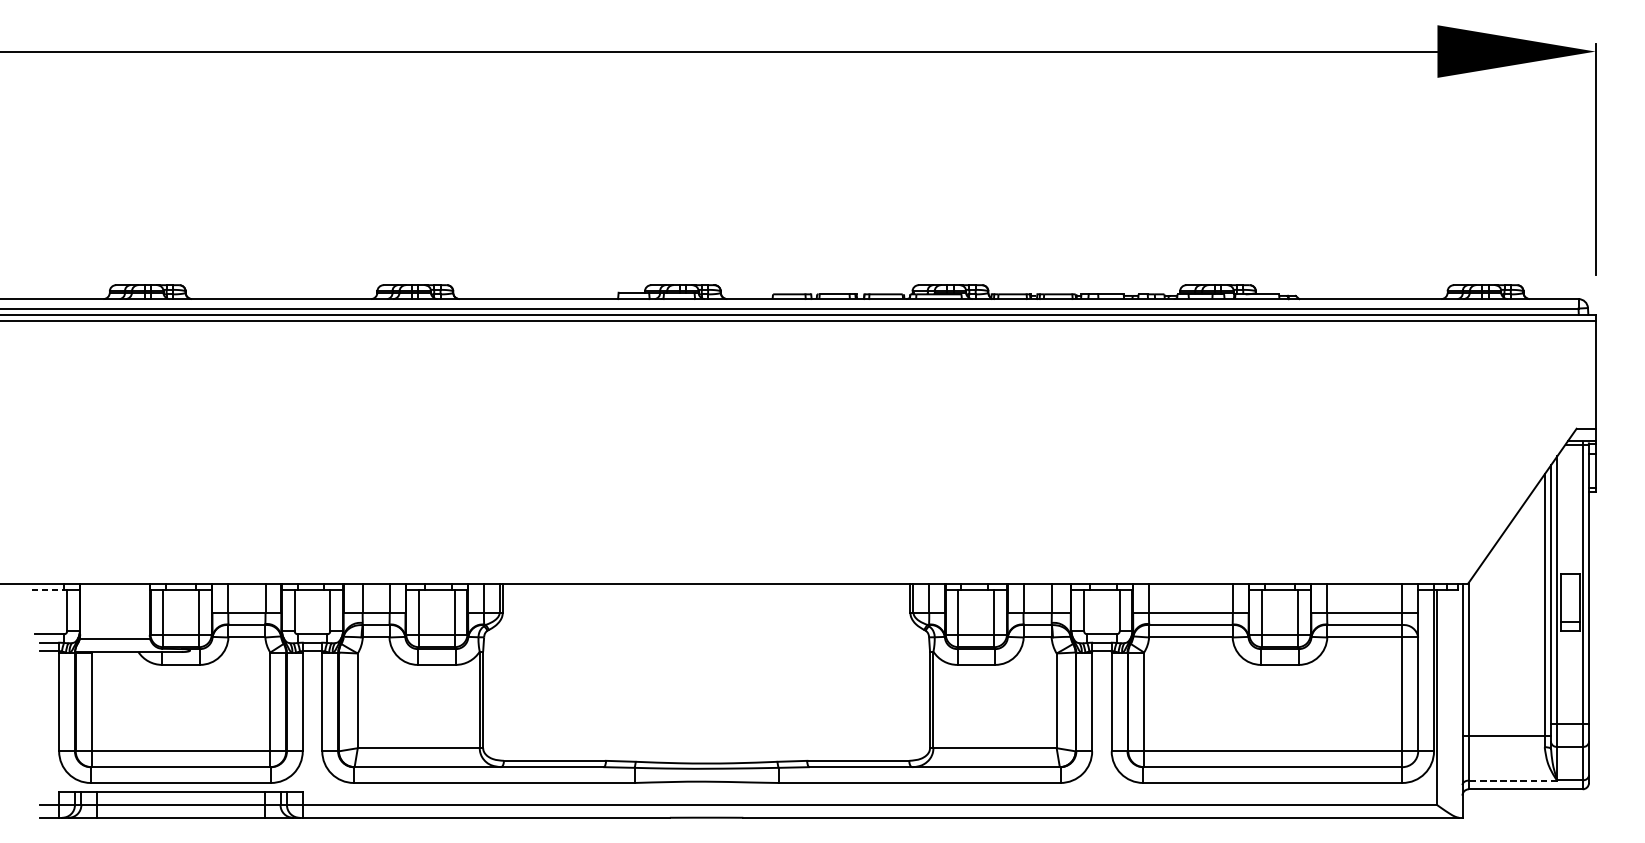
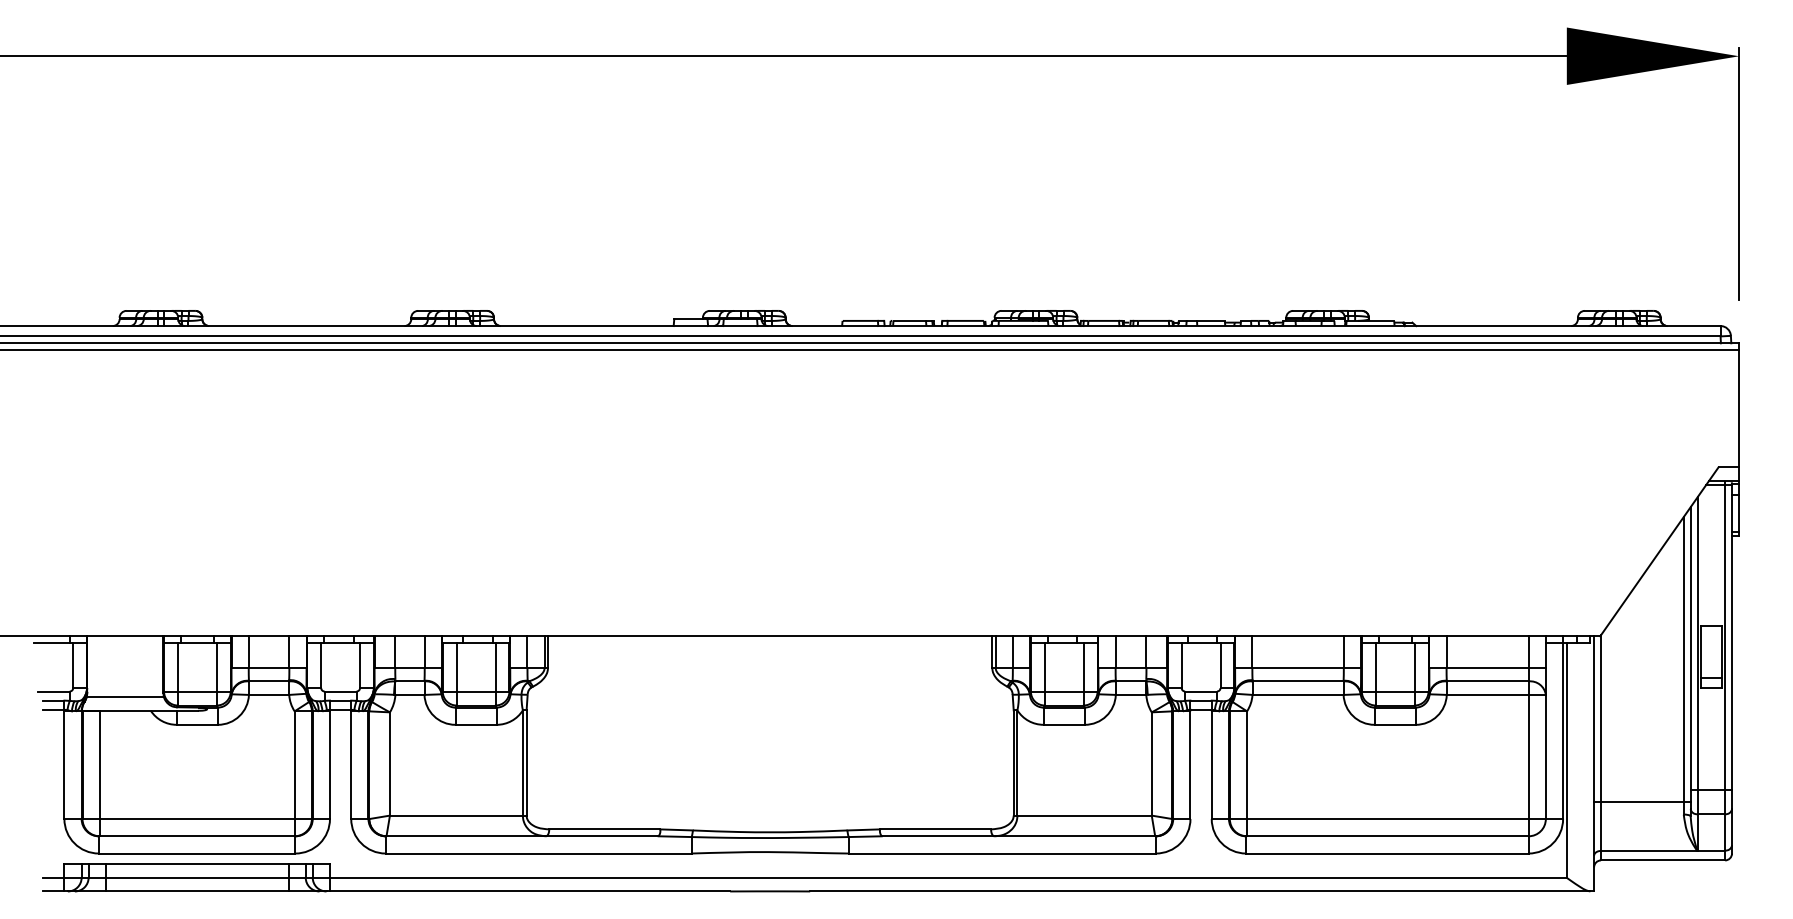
line: (50, 590) -> (54, 643), dashed -> solid
line: (1512, 780) -> (1648, 850), dashed -> solid

